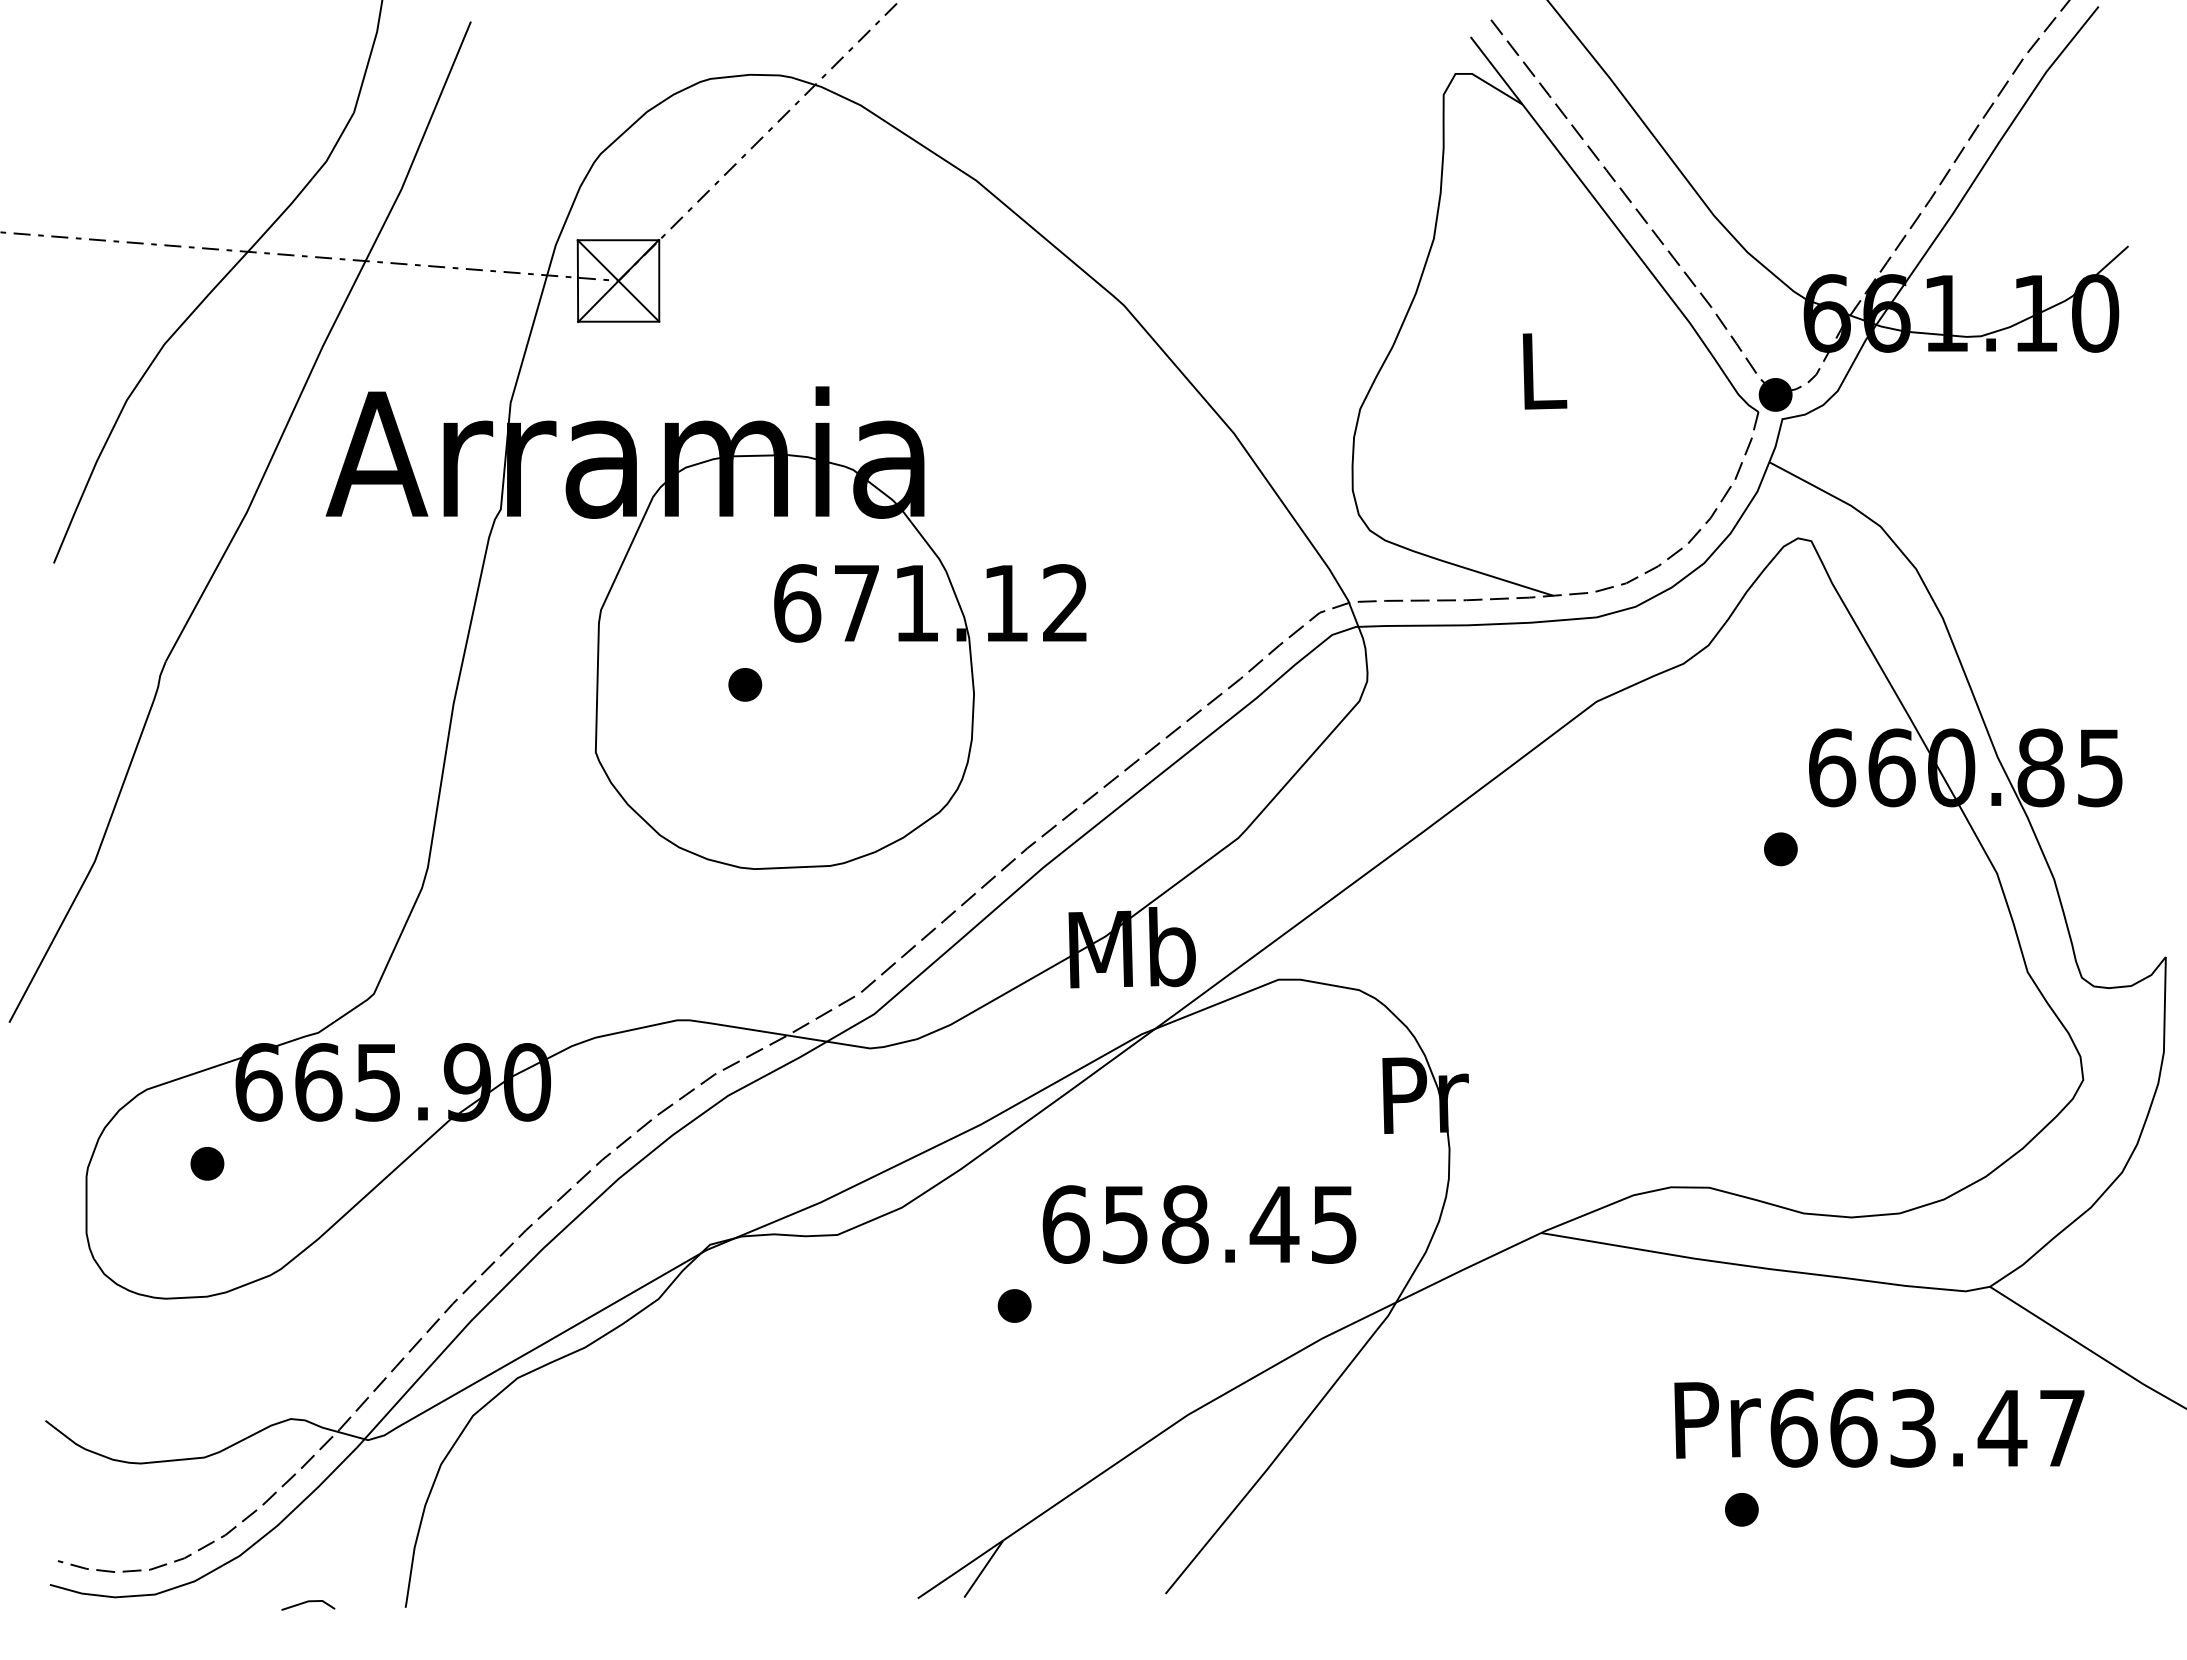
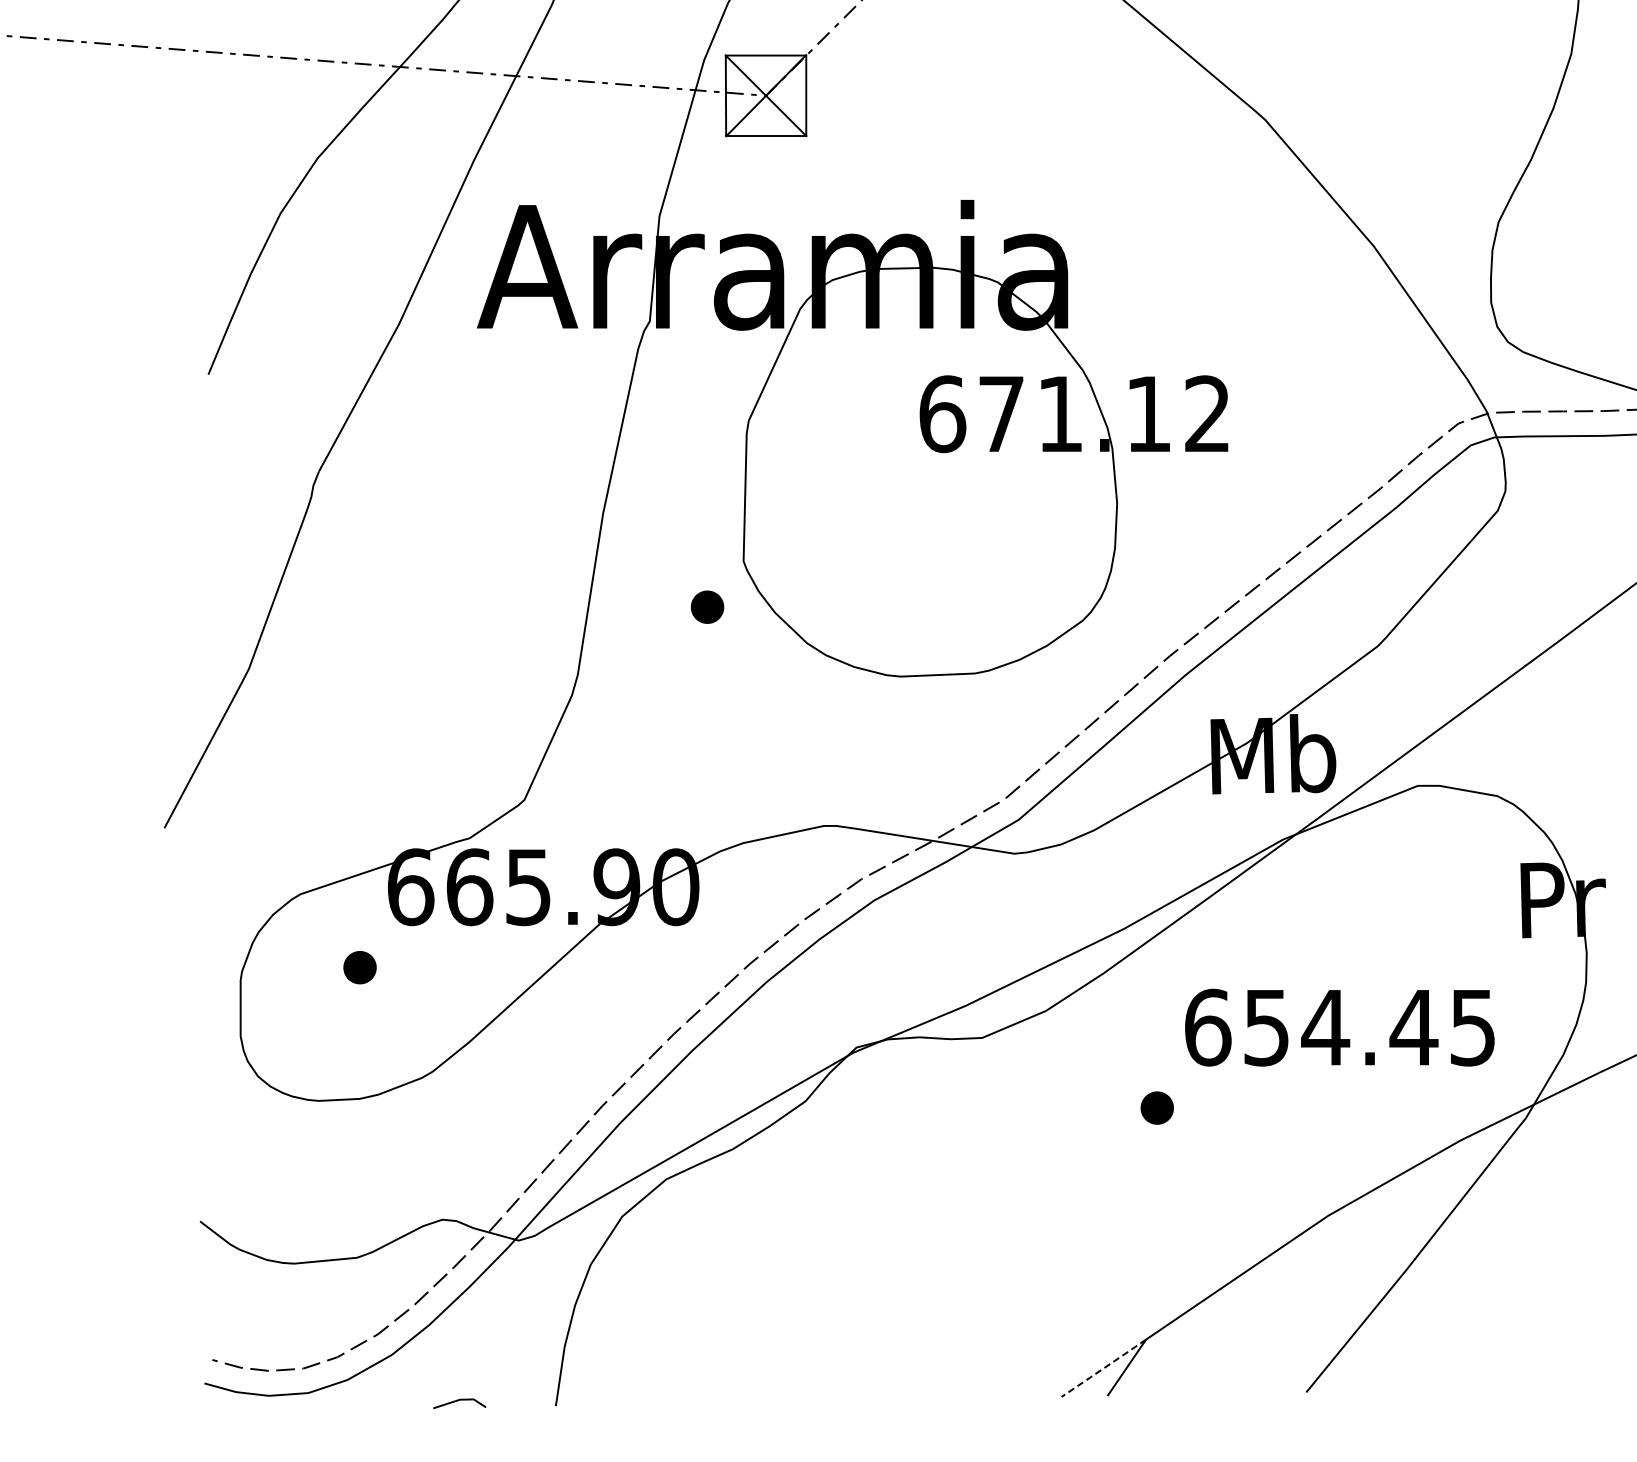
part: (745, 684) -> (707, 606), moved
text: (1184, 1224) -> (1325, 1027), 658.45 -> 654.45
line: (959, 1570) -> (1102, 1369), solid -> dashed

